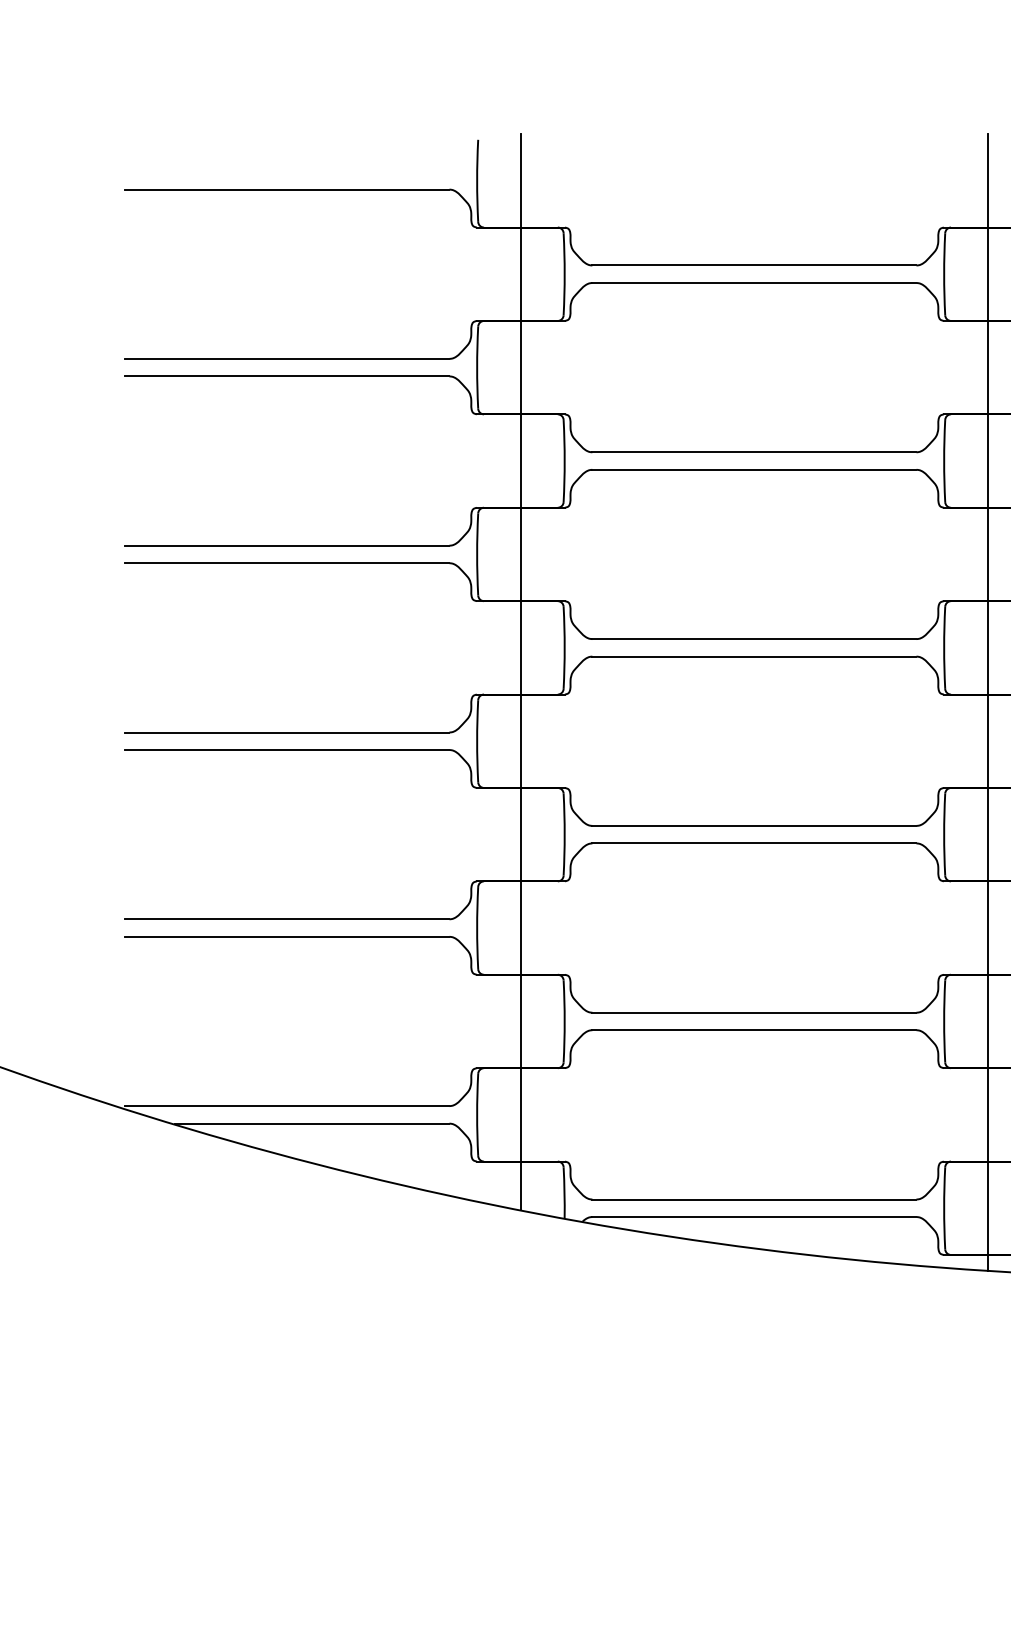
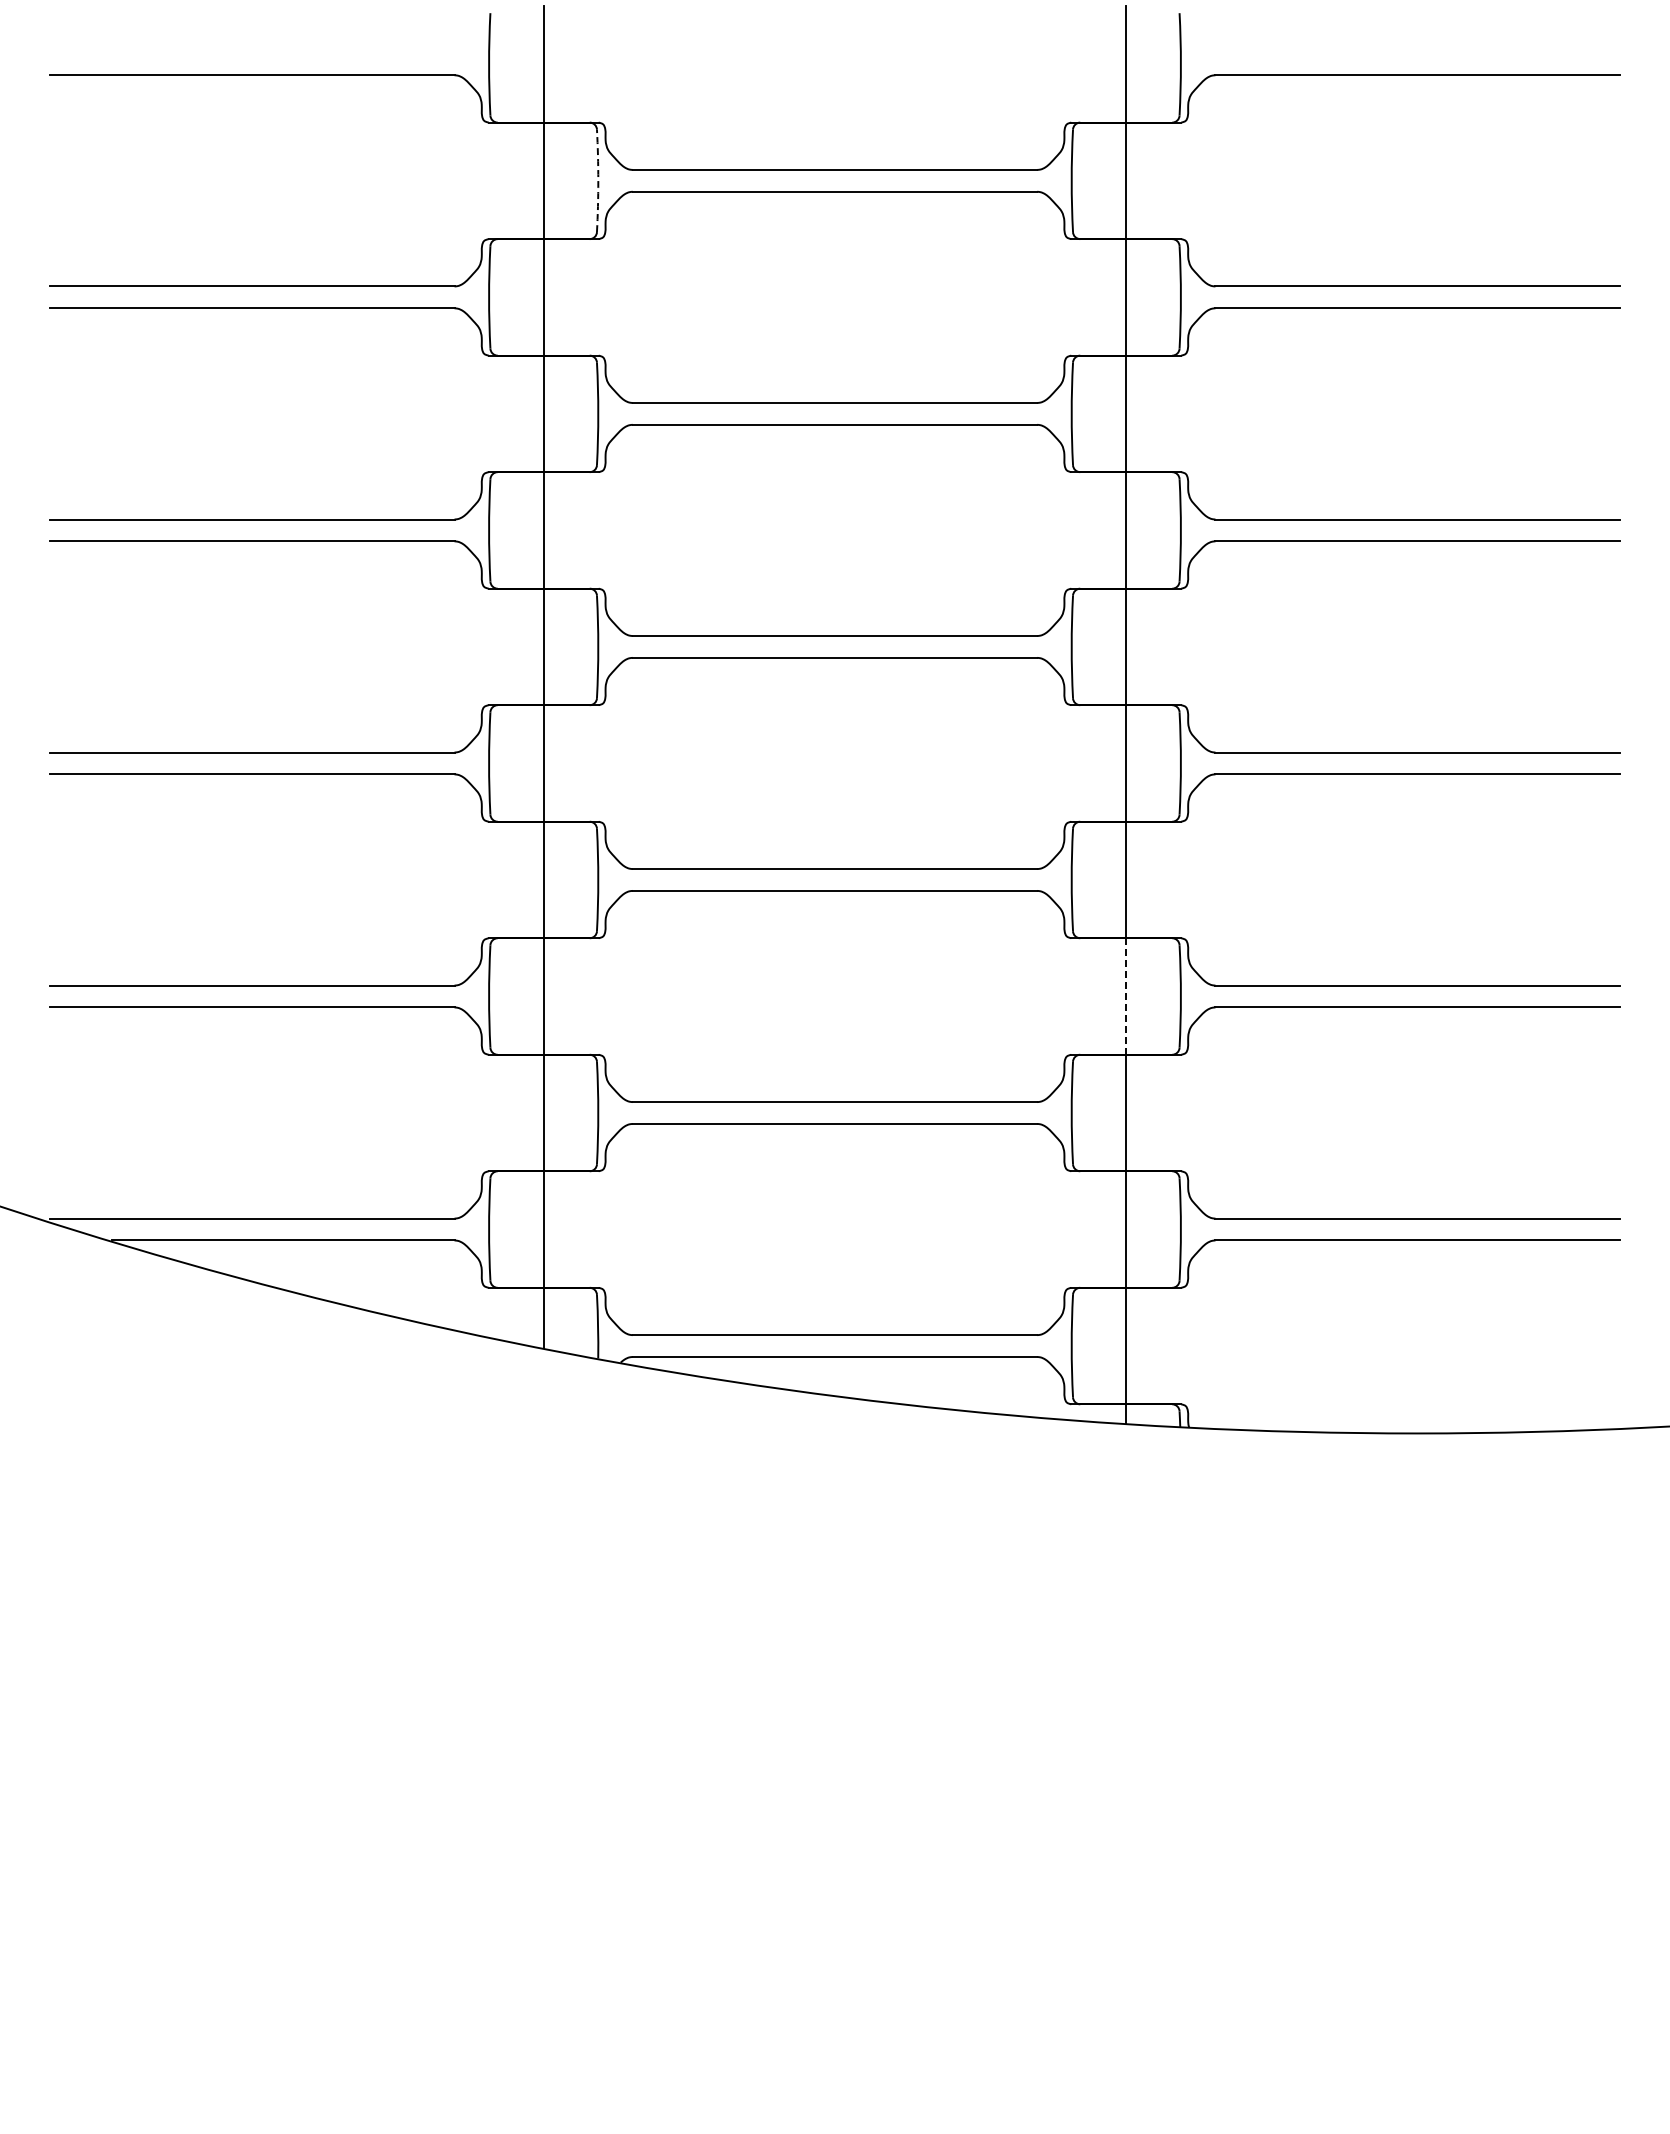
arc: (564, 273) -> (598, 180), solid -> dashed
line: (988, 928) -> (1126, 997), solid -> dashed

